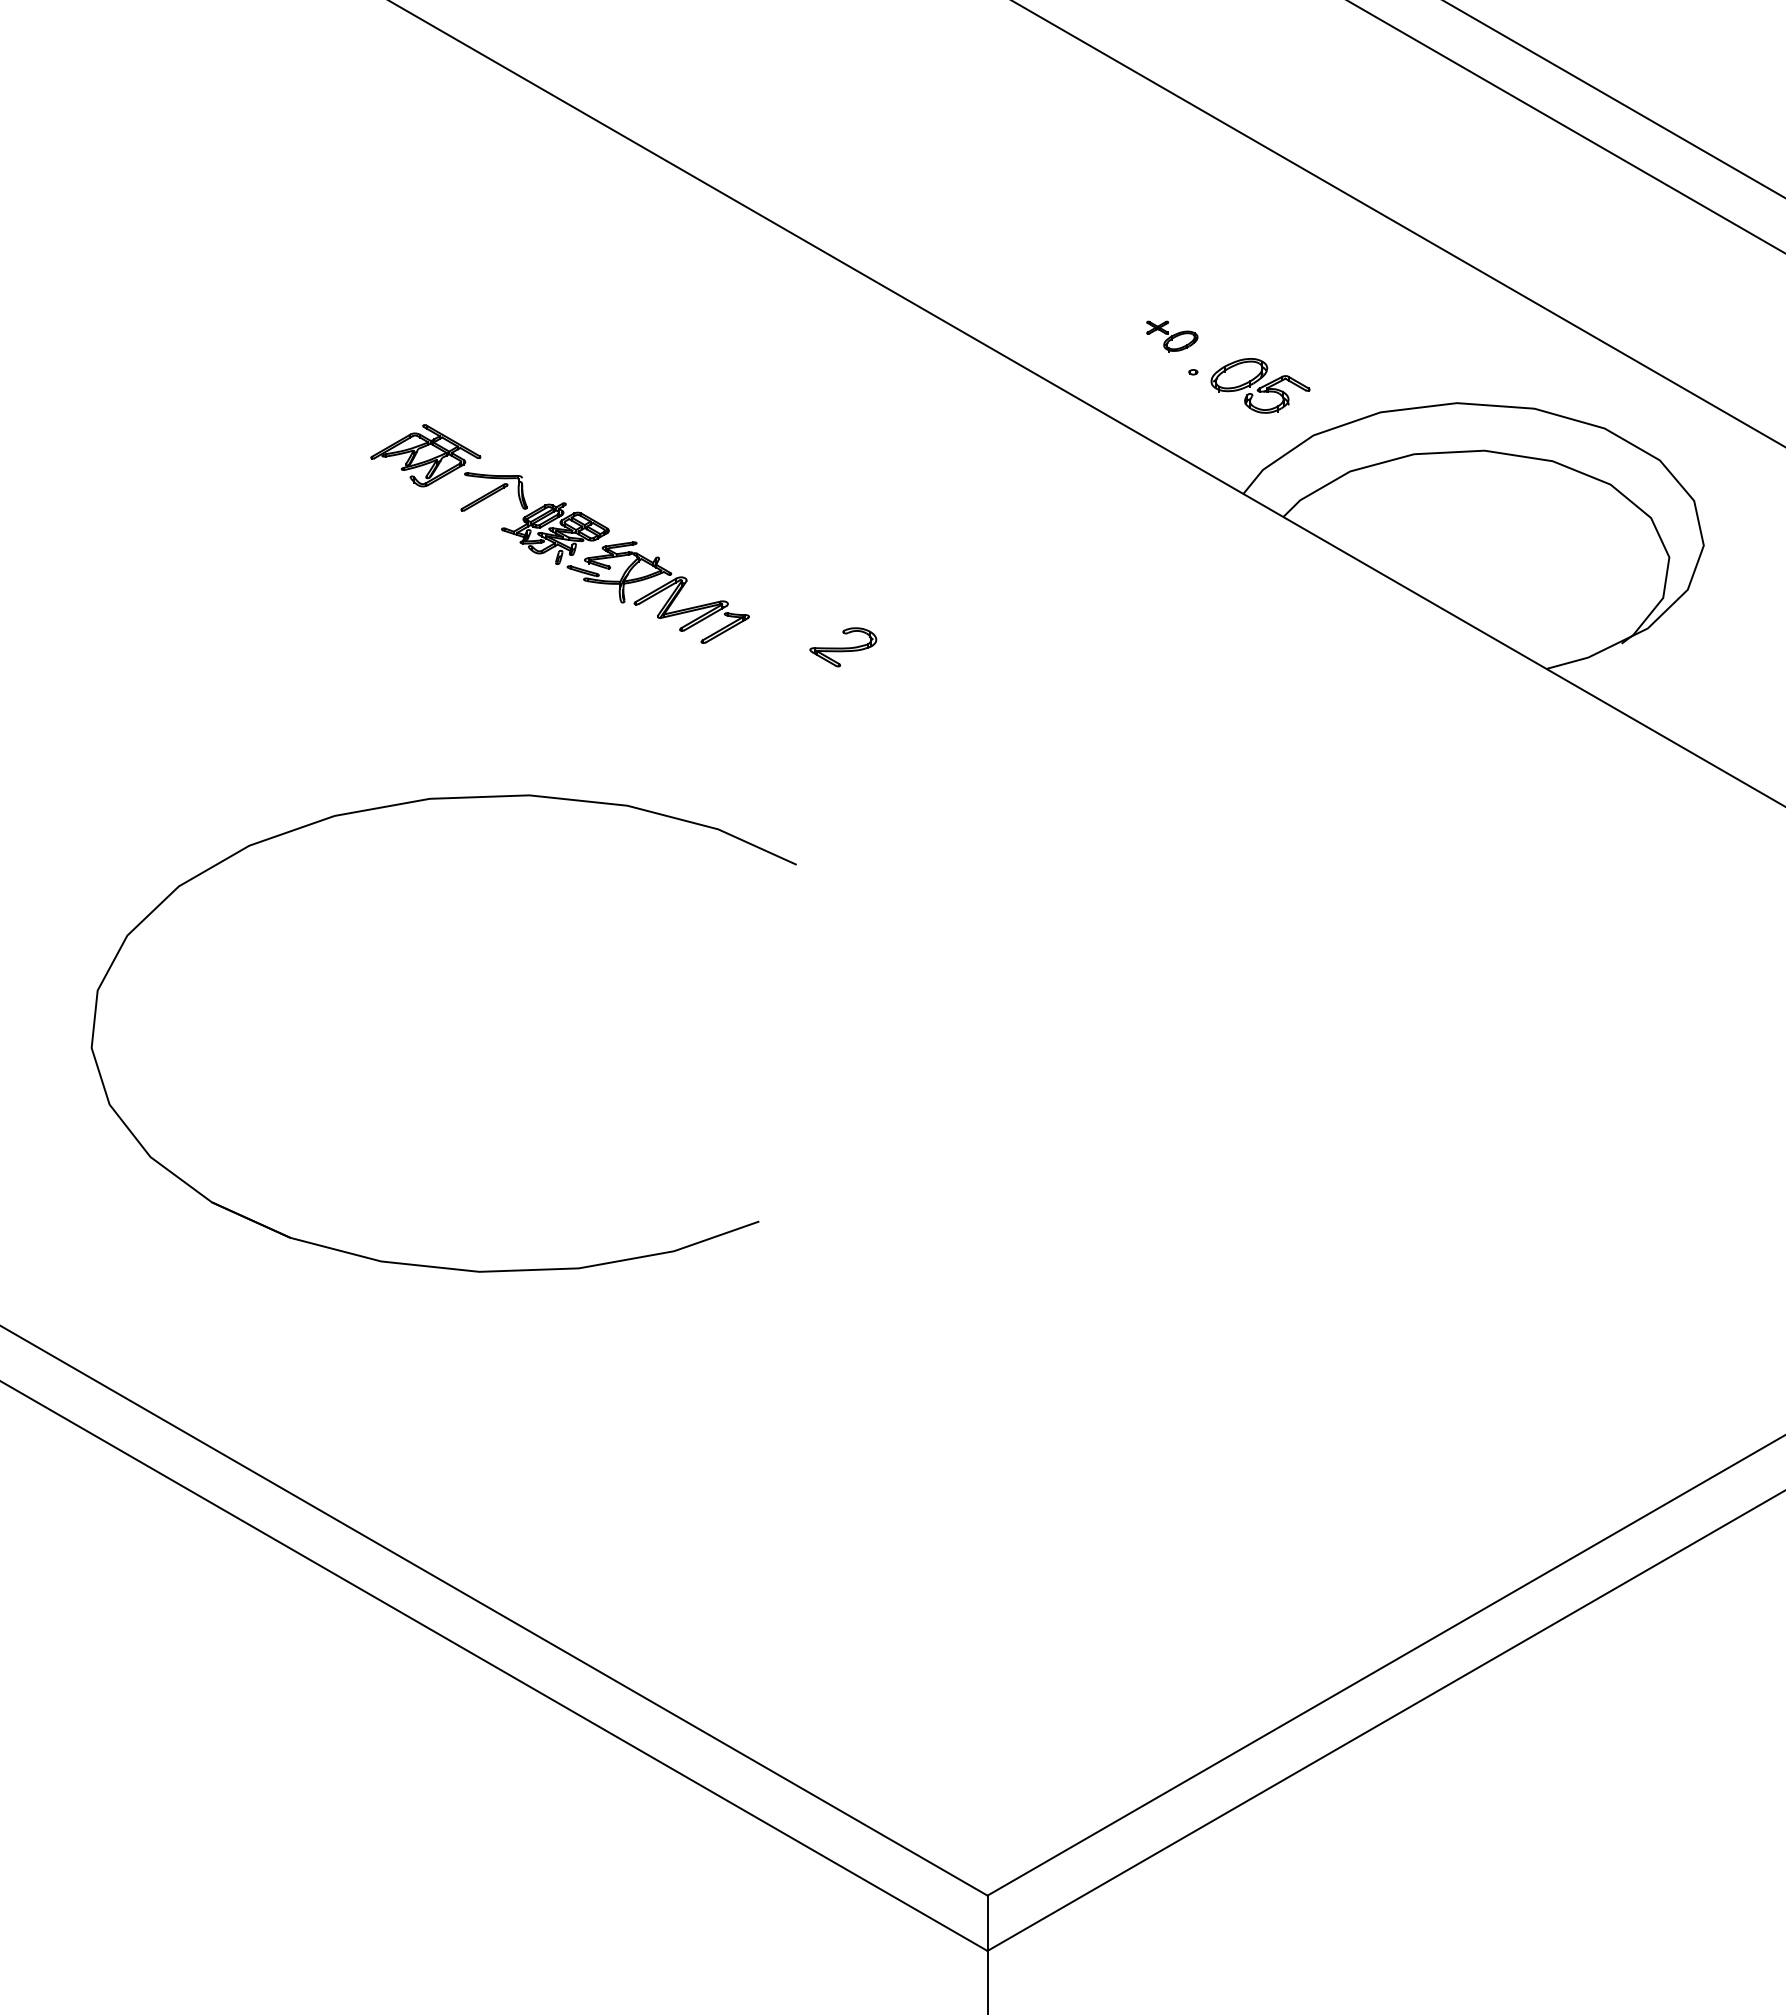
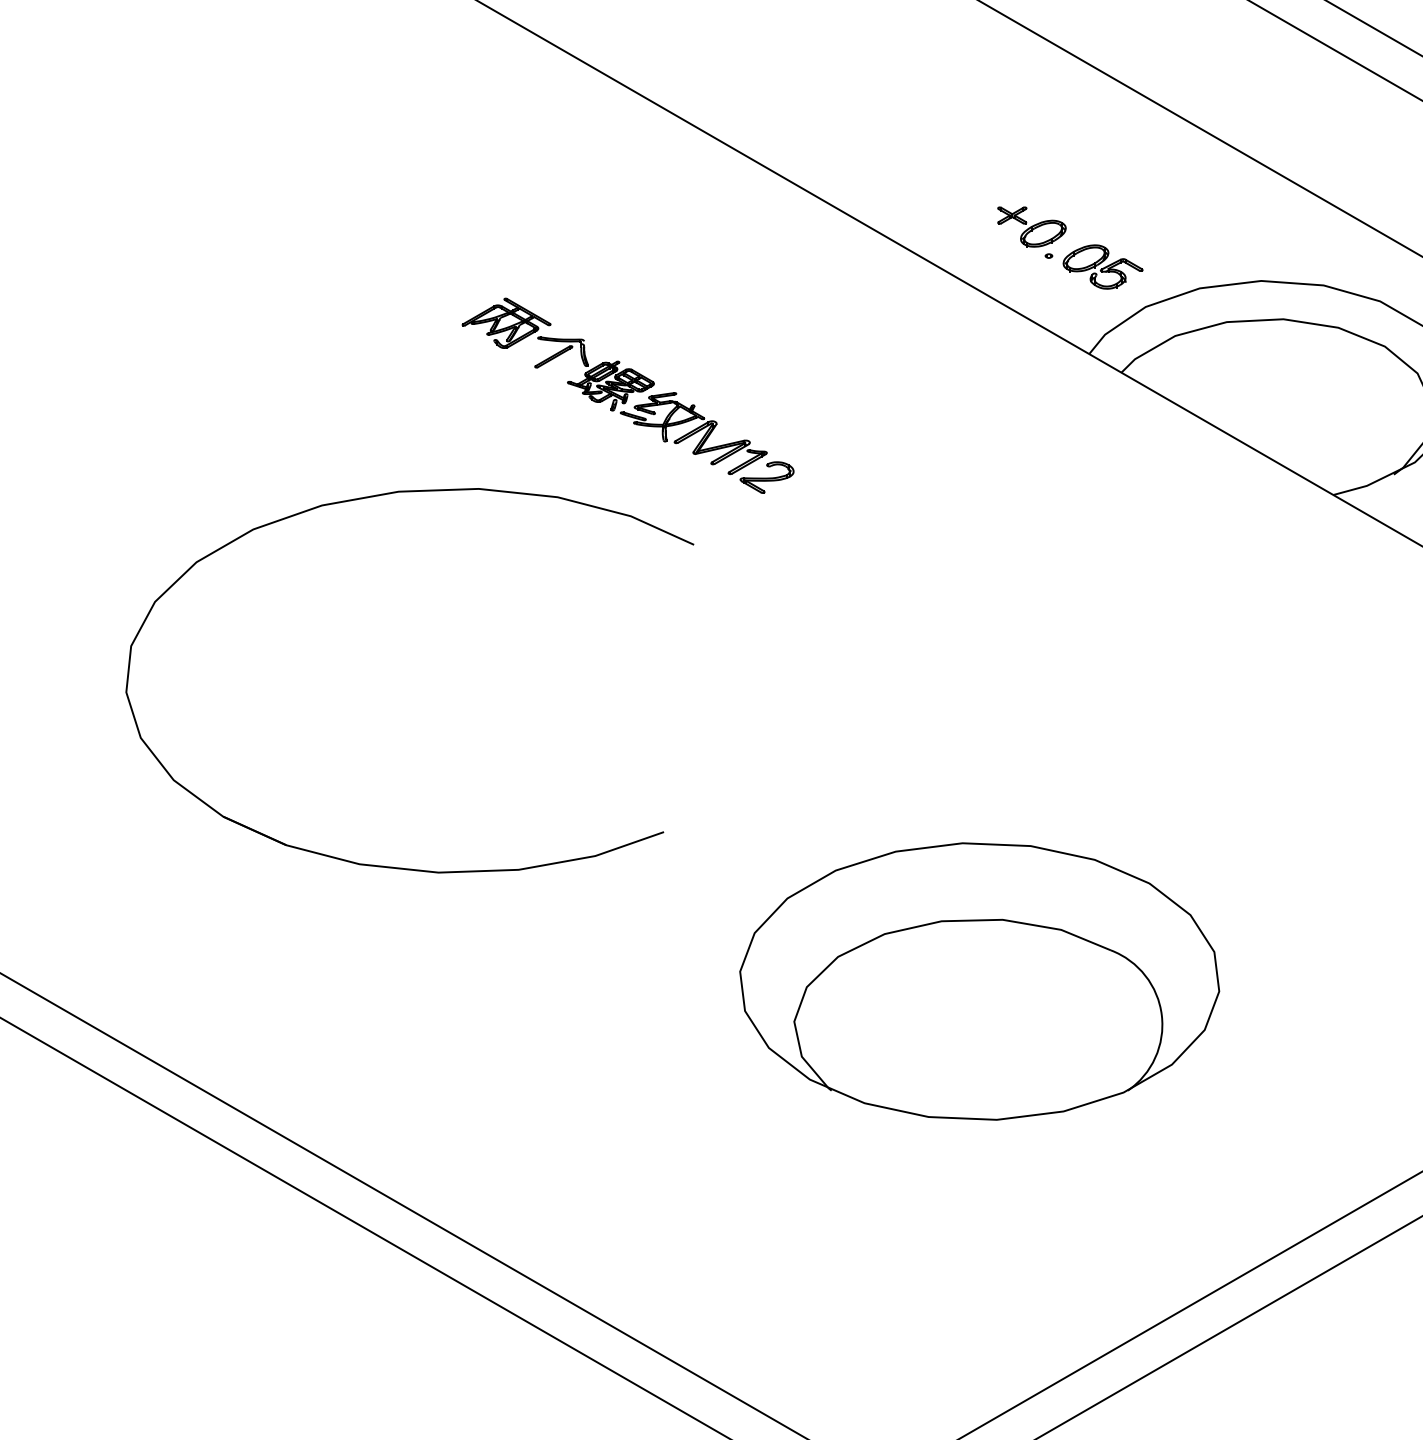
part: (1172, 336) -> (1032, 227), size x1.67
part: (559, 533) -> (614, 385), moved
part: (422, 1264) -> (392, 866), moved
part: (1107, 1272) -> (979, 981), added

